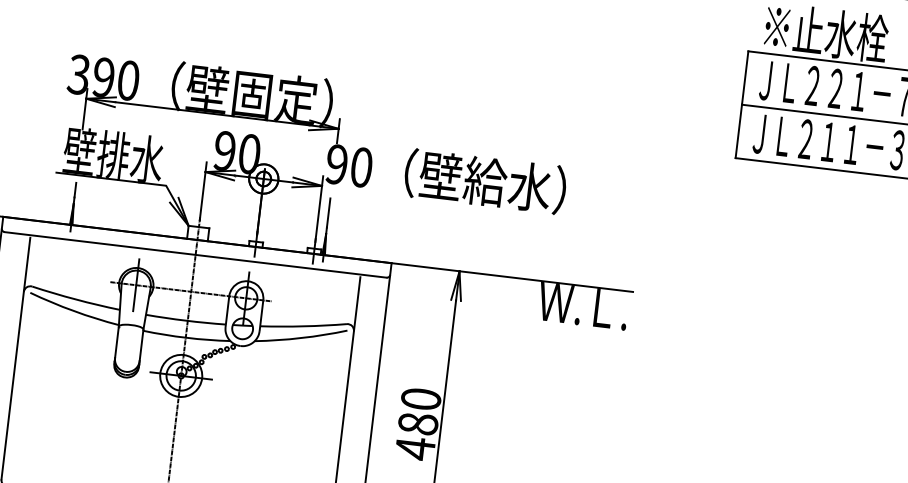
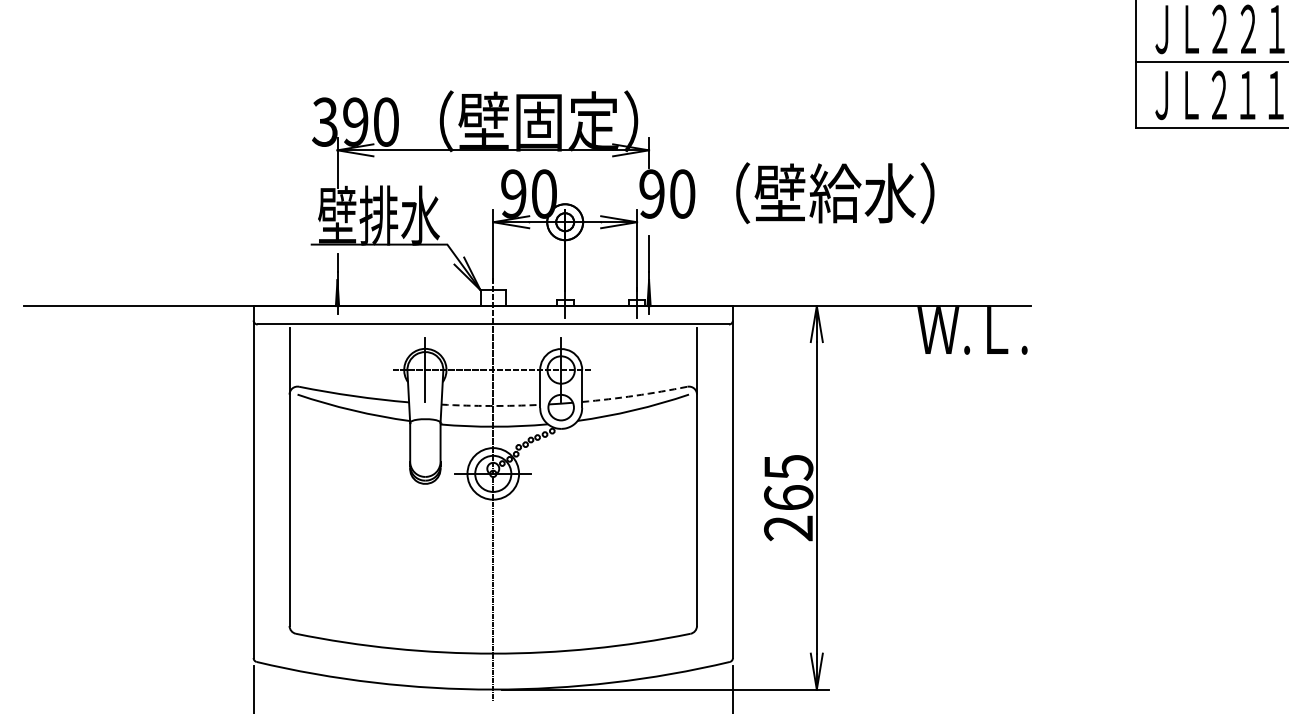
arc: (185, 320) -> (490, 405), solid -> dashed
arc: (304, 326) -> (635, 395), solid -> dashed
text: (418, 424) -> (788, 498), 480 -> 265

